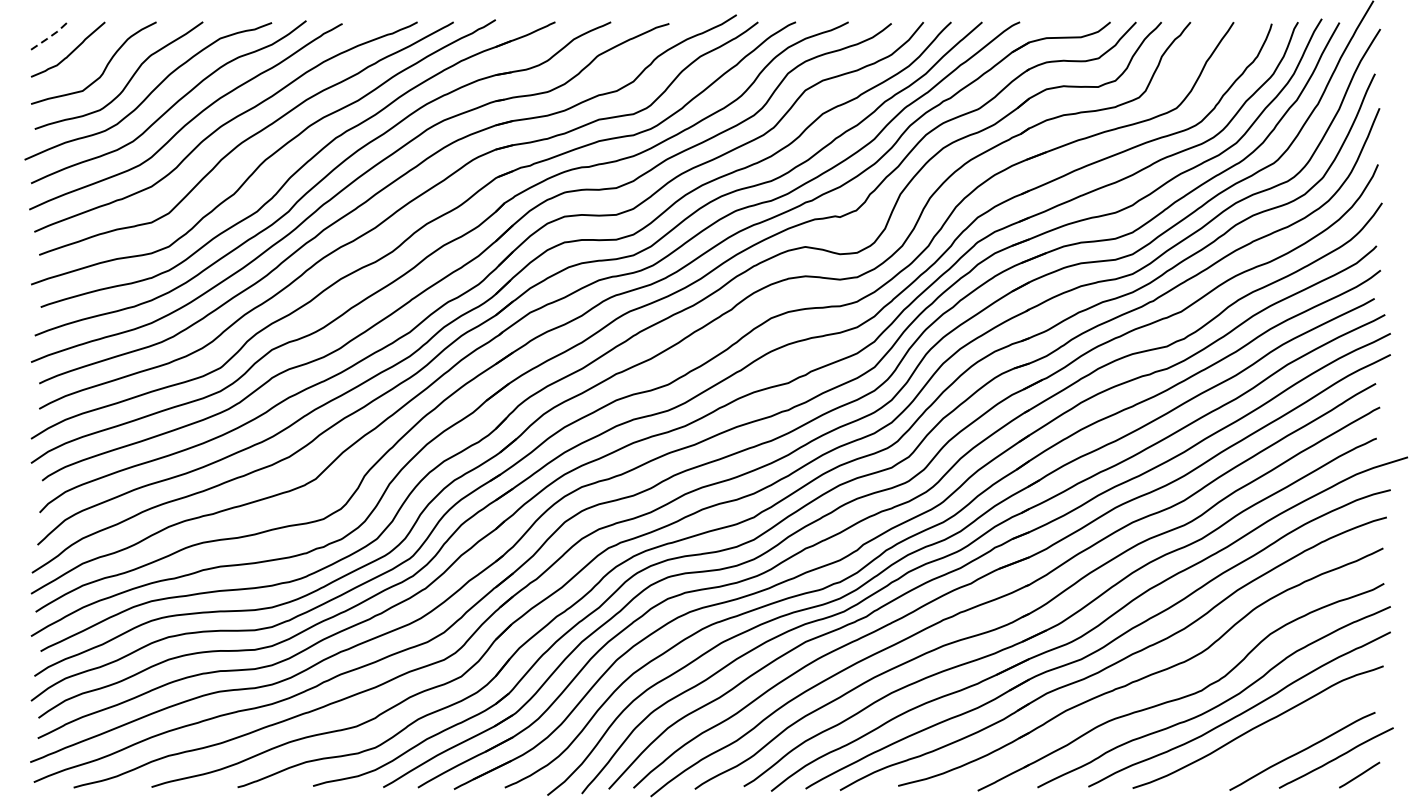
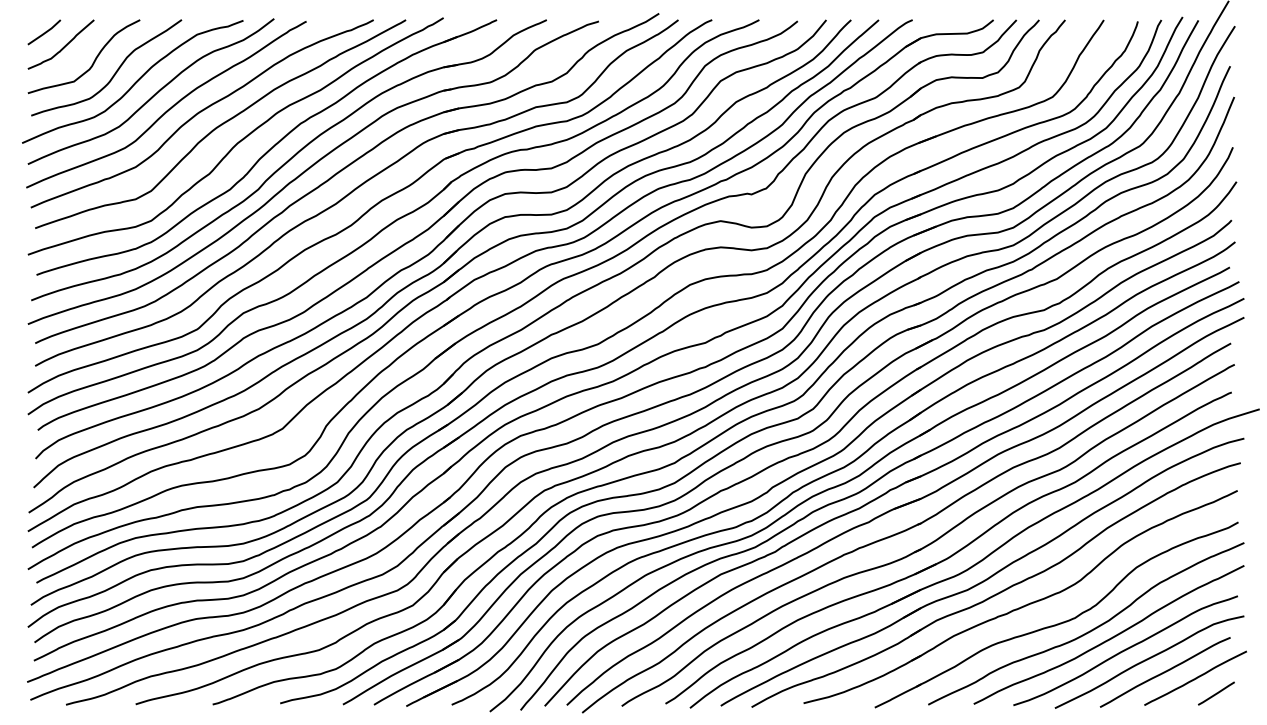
line: (50, 36) -> (45, 32), dashed -> solid
curve: (1284, 736) -> (1149, 659), added

